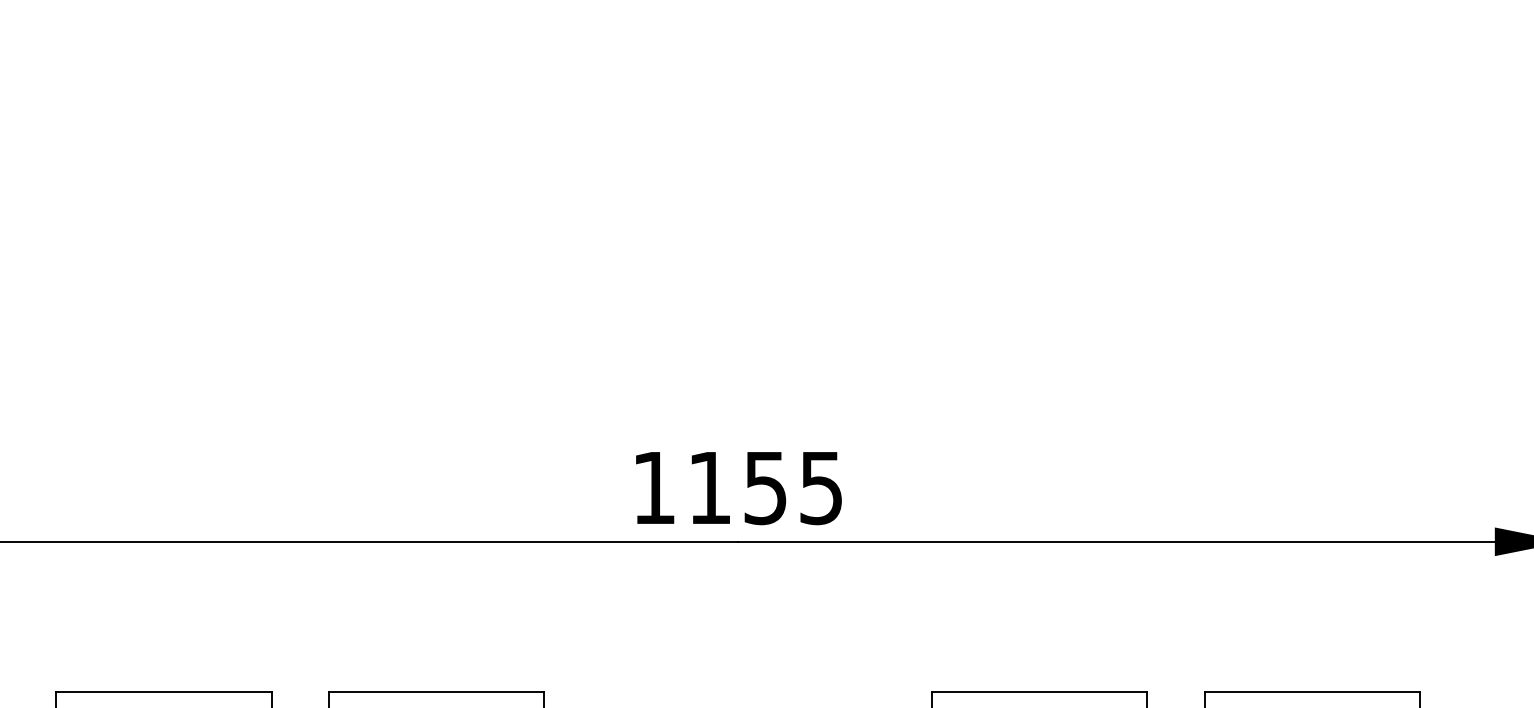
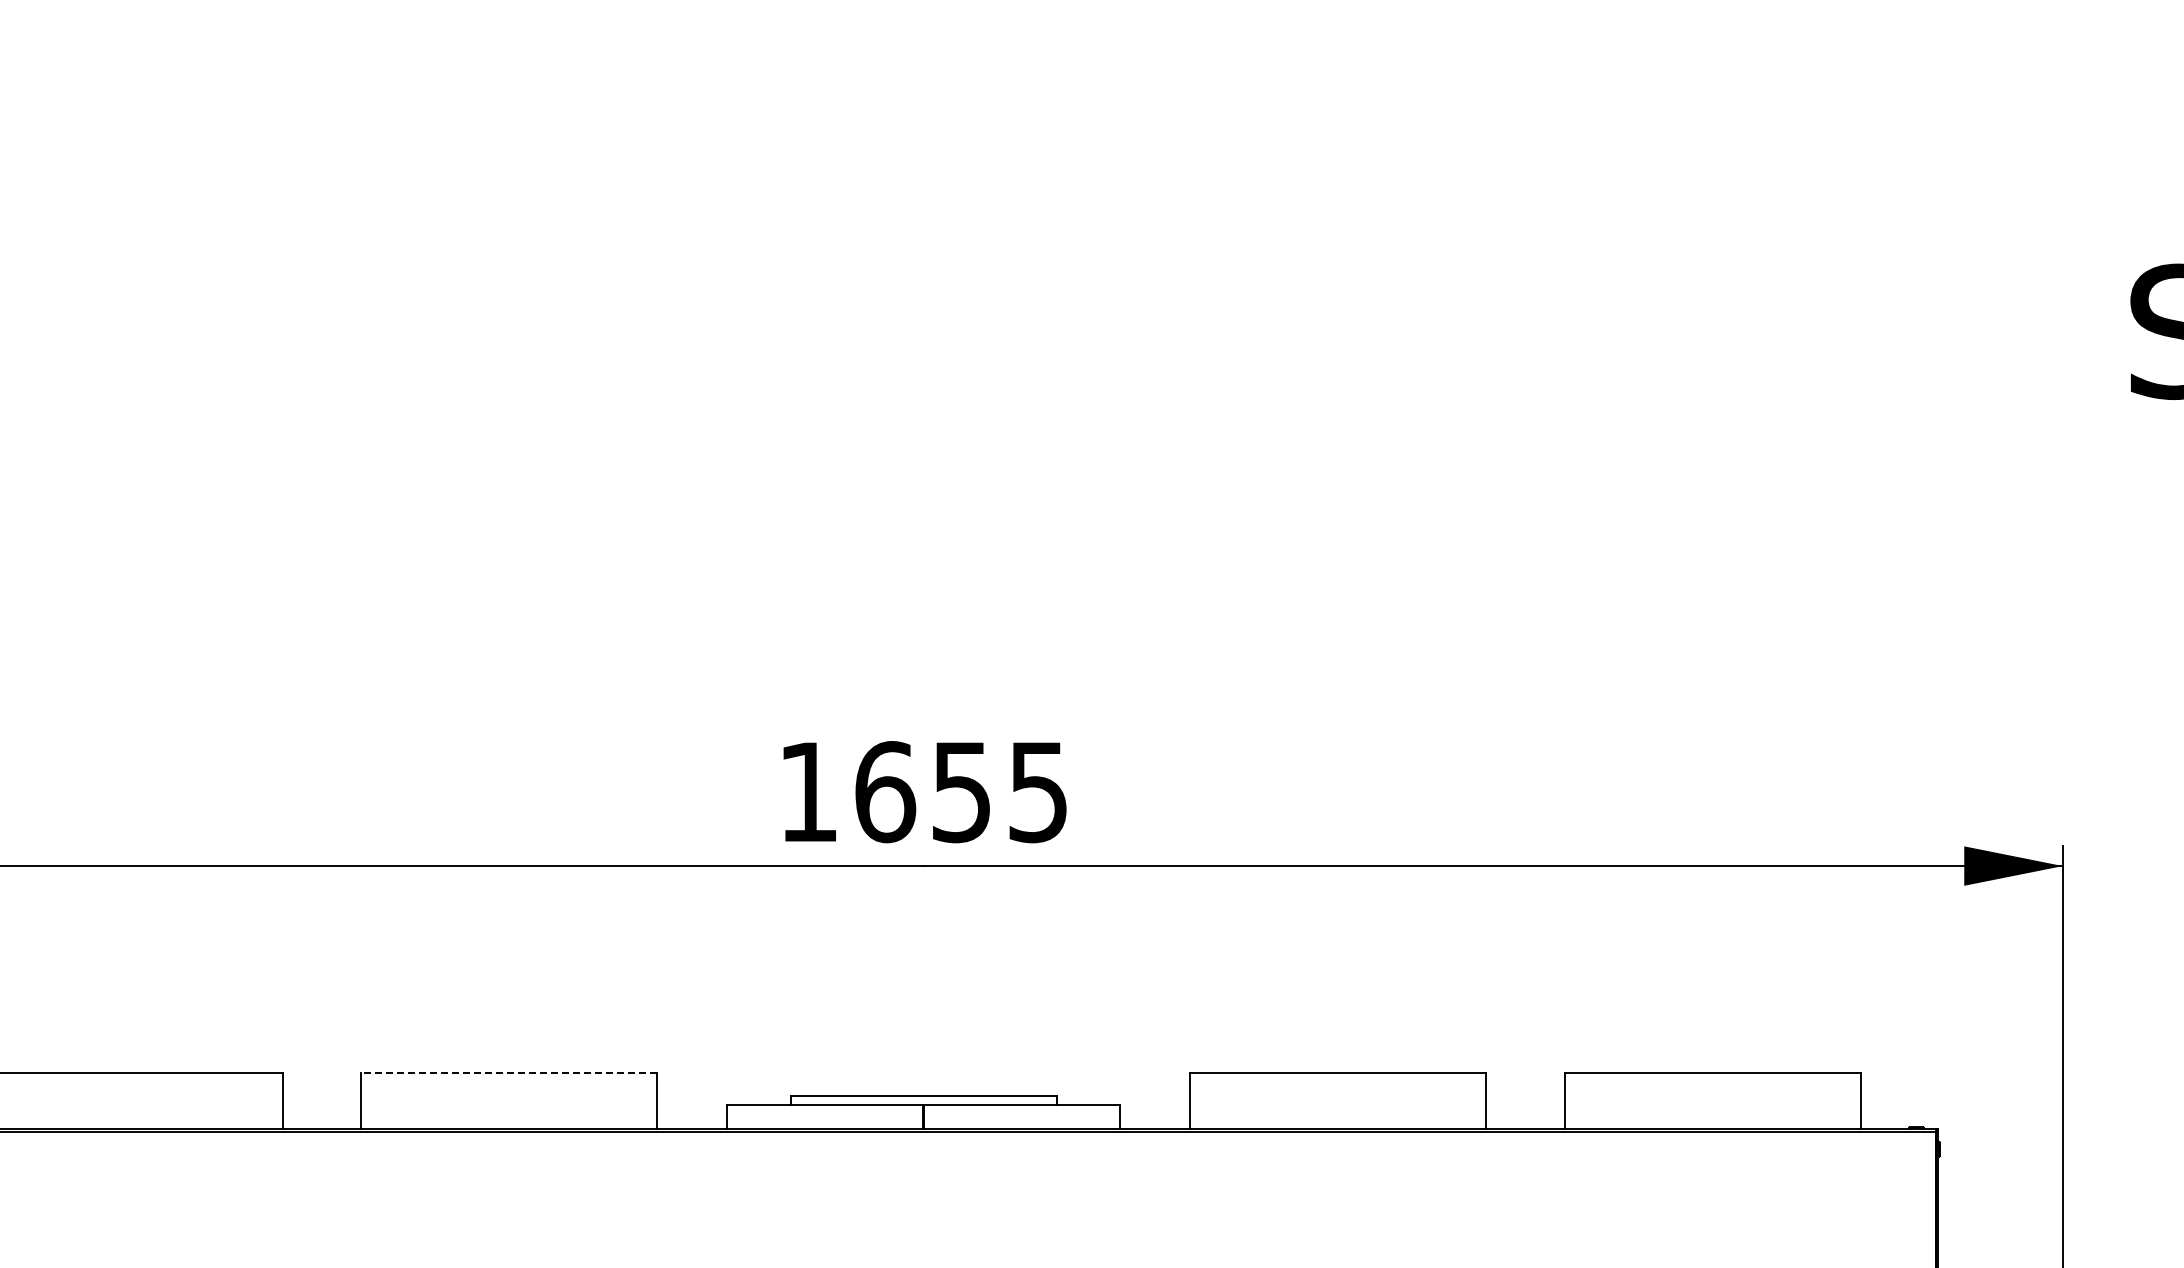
text: (710, 488) -> (885, 792), 1155 -> 1655
line: (436, 692) -> (509, 1073), solid -> dashed

